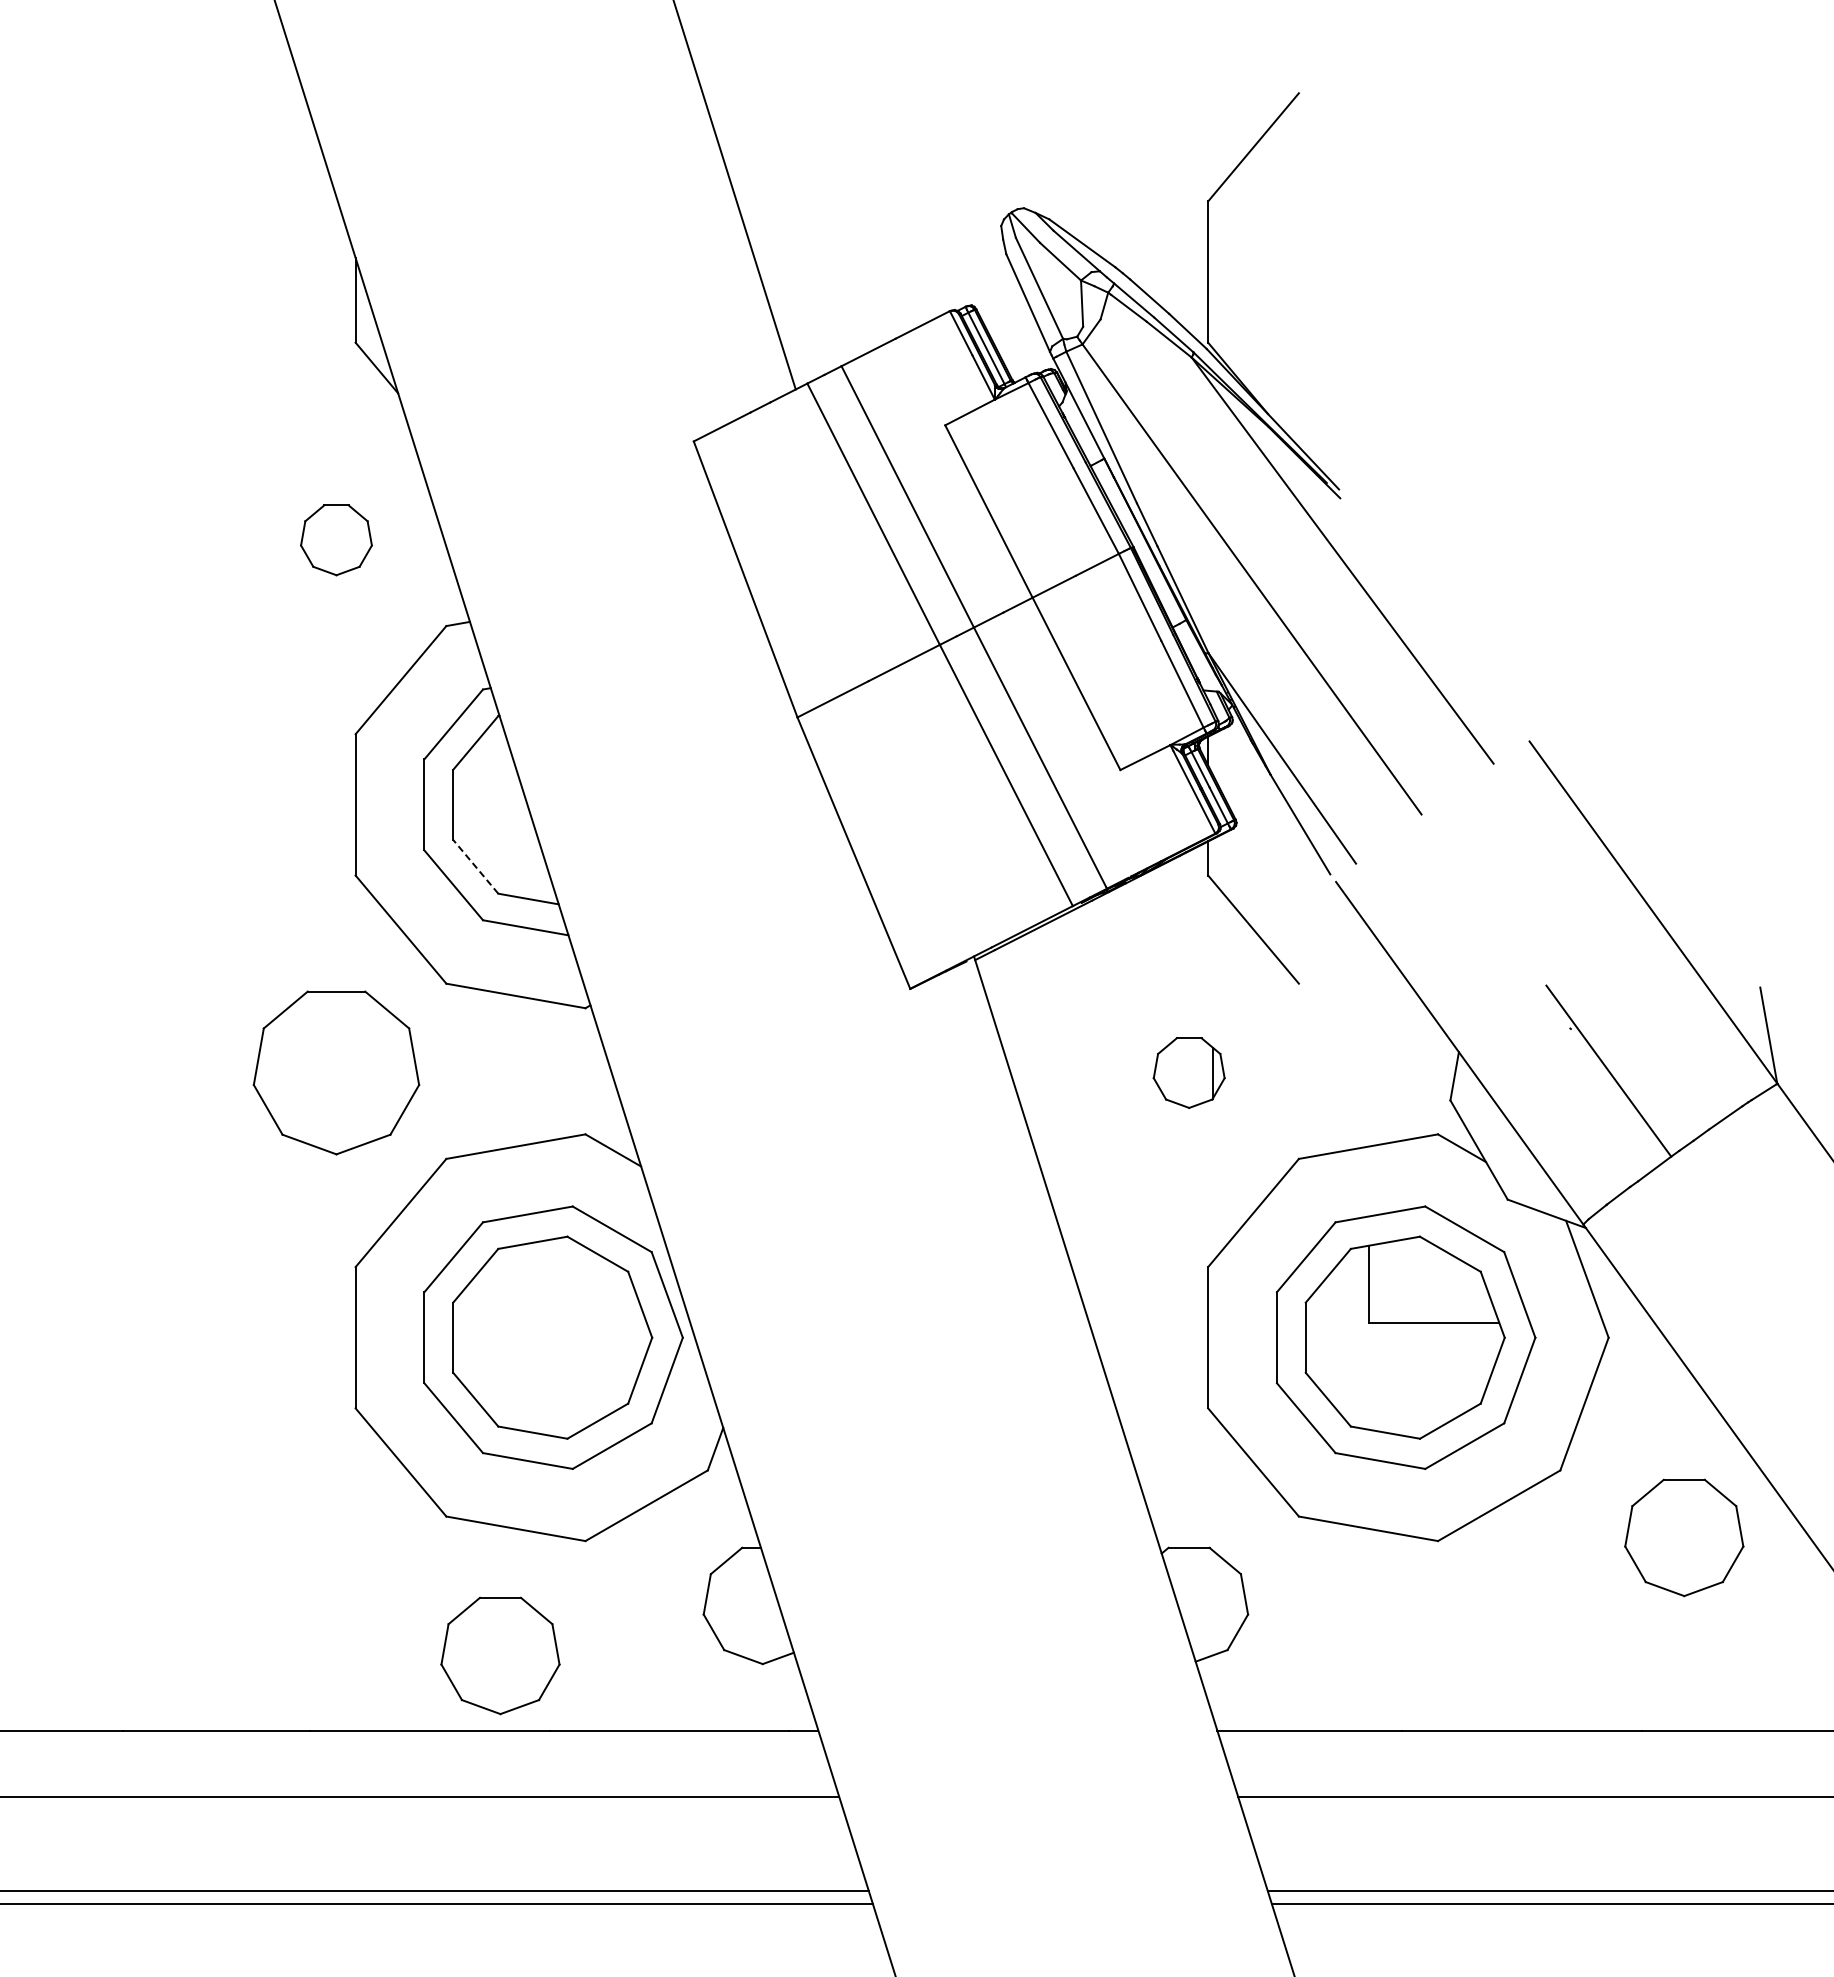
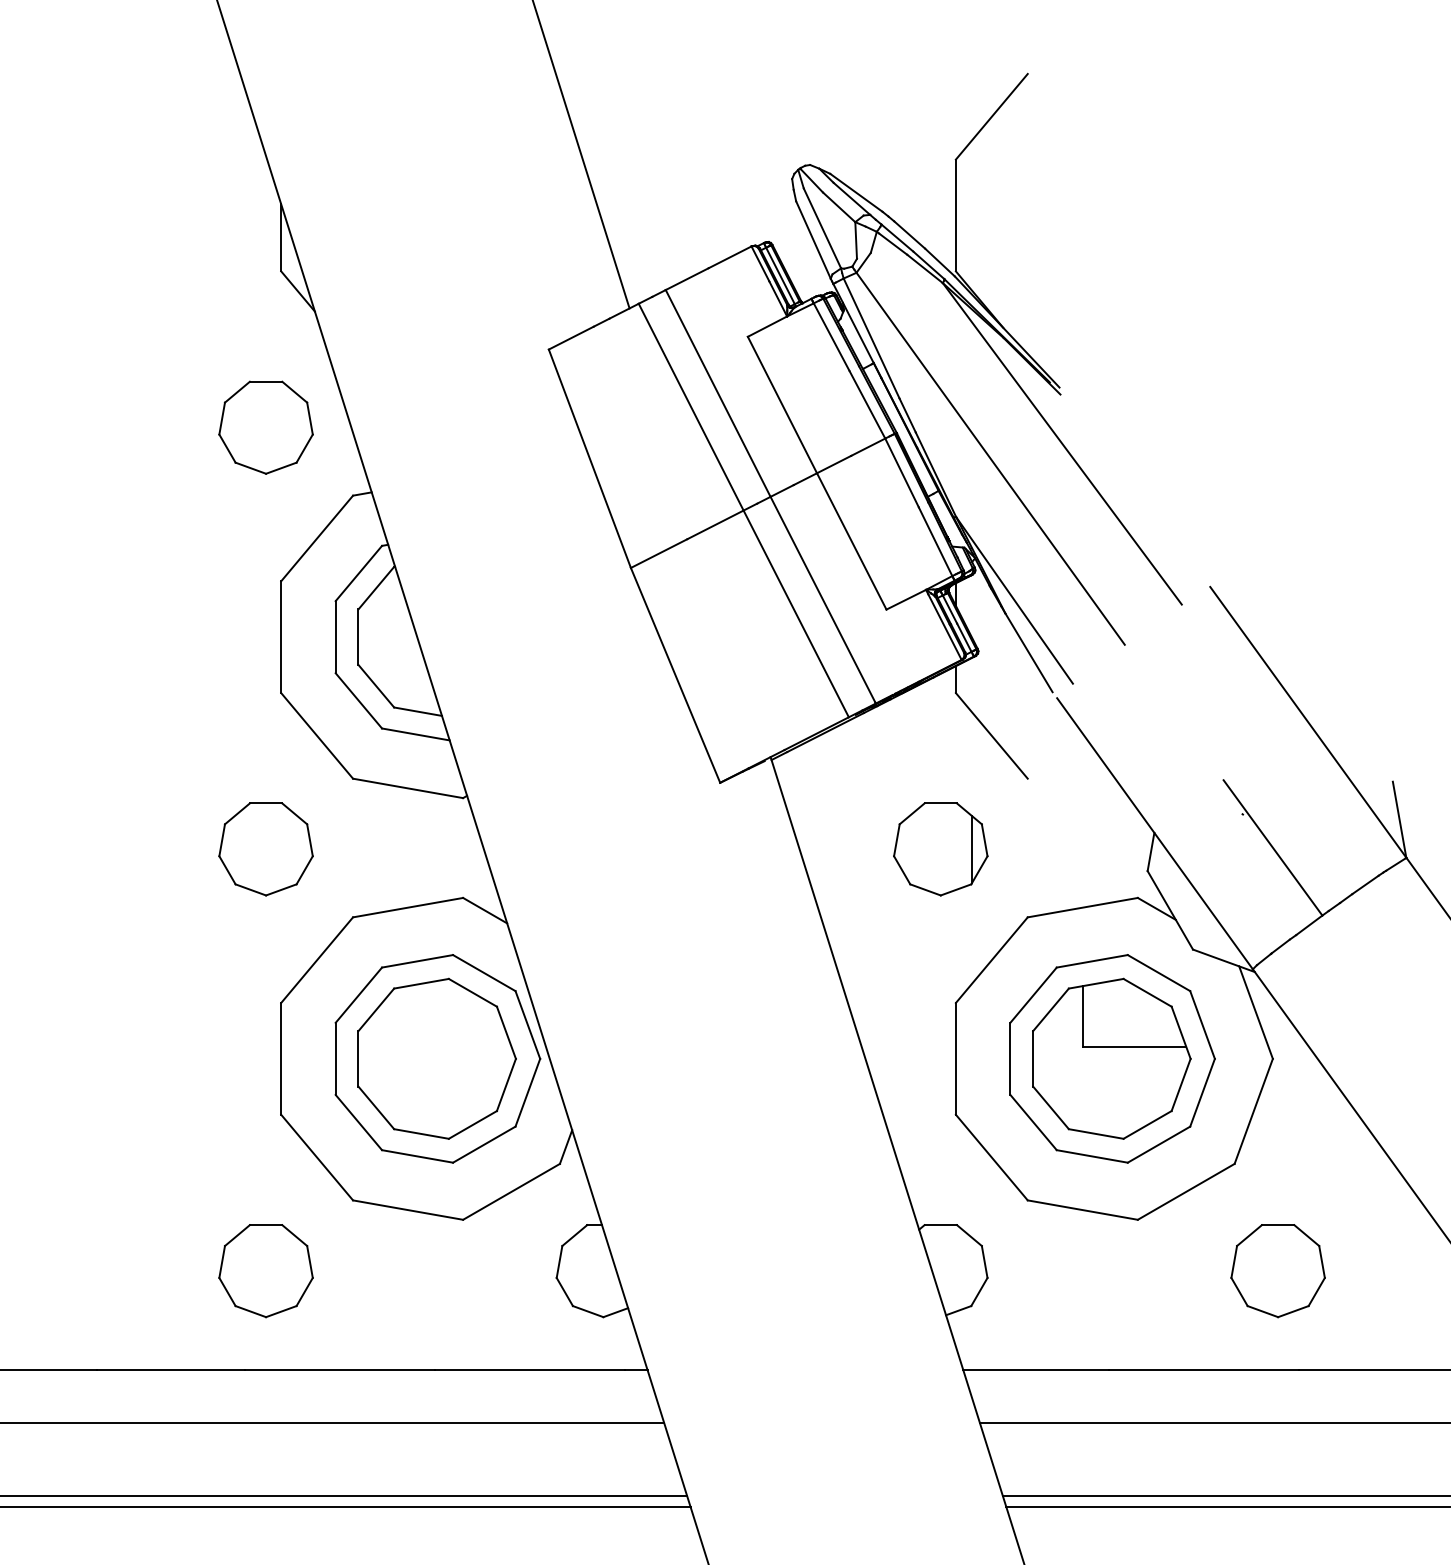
part: (336, 540) -> (266, 427), size x1.67
line: (475, 866) -> (376, 685), dashed -> solid
part: (1189, 1072) -> (941, 848), size x1.67
part: (336, 1073) -> (266, 849), size x0.71
part: (1684, 1537) -> (1278, 1270), moved
part: (500, 1655) -> (266, 1270), moved

